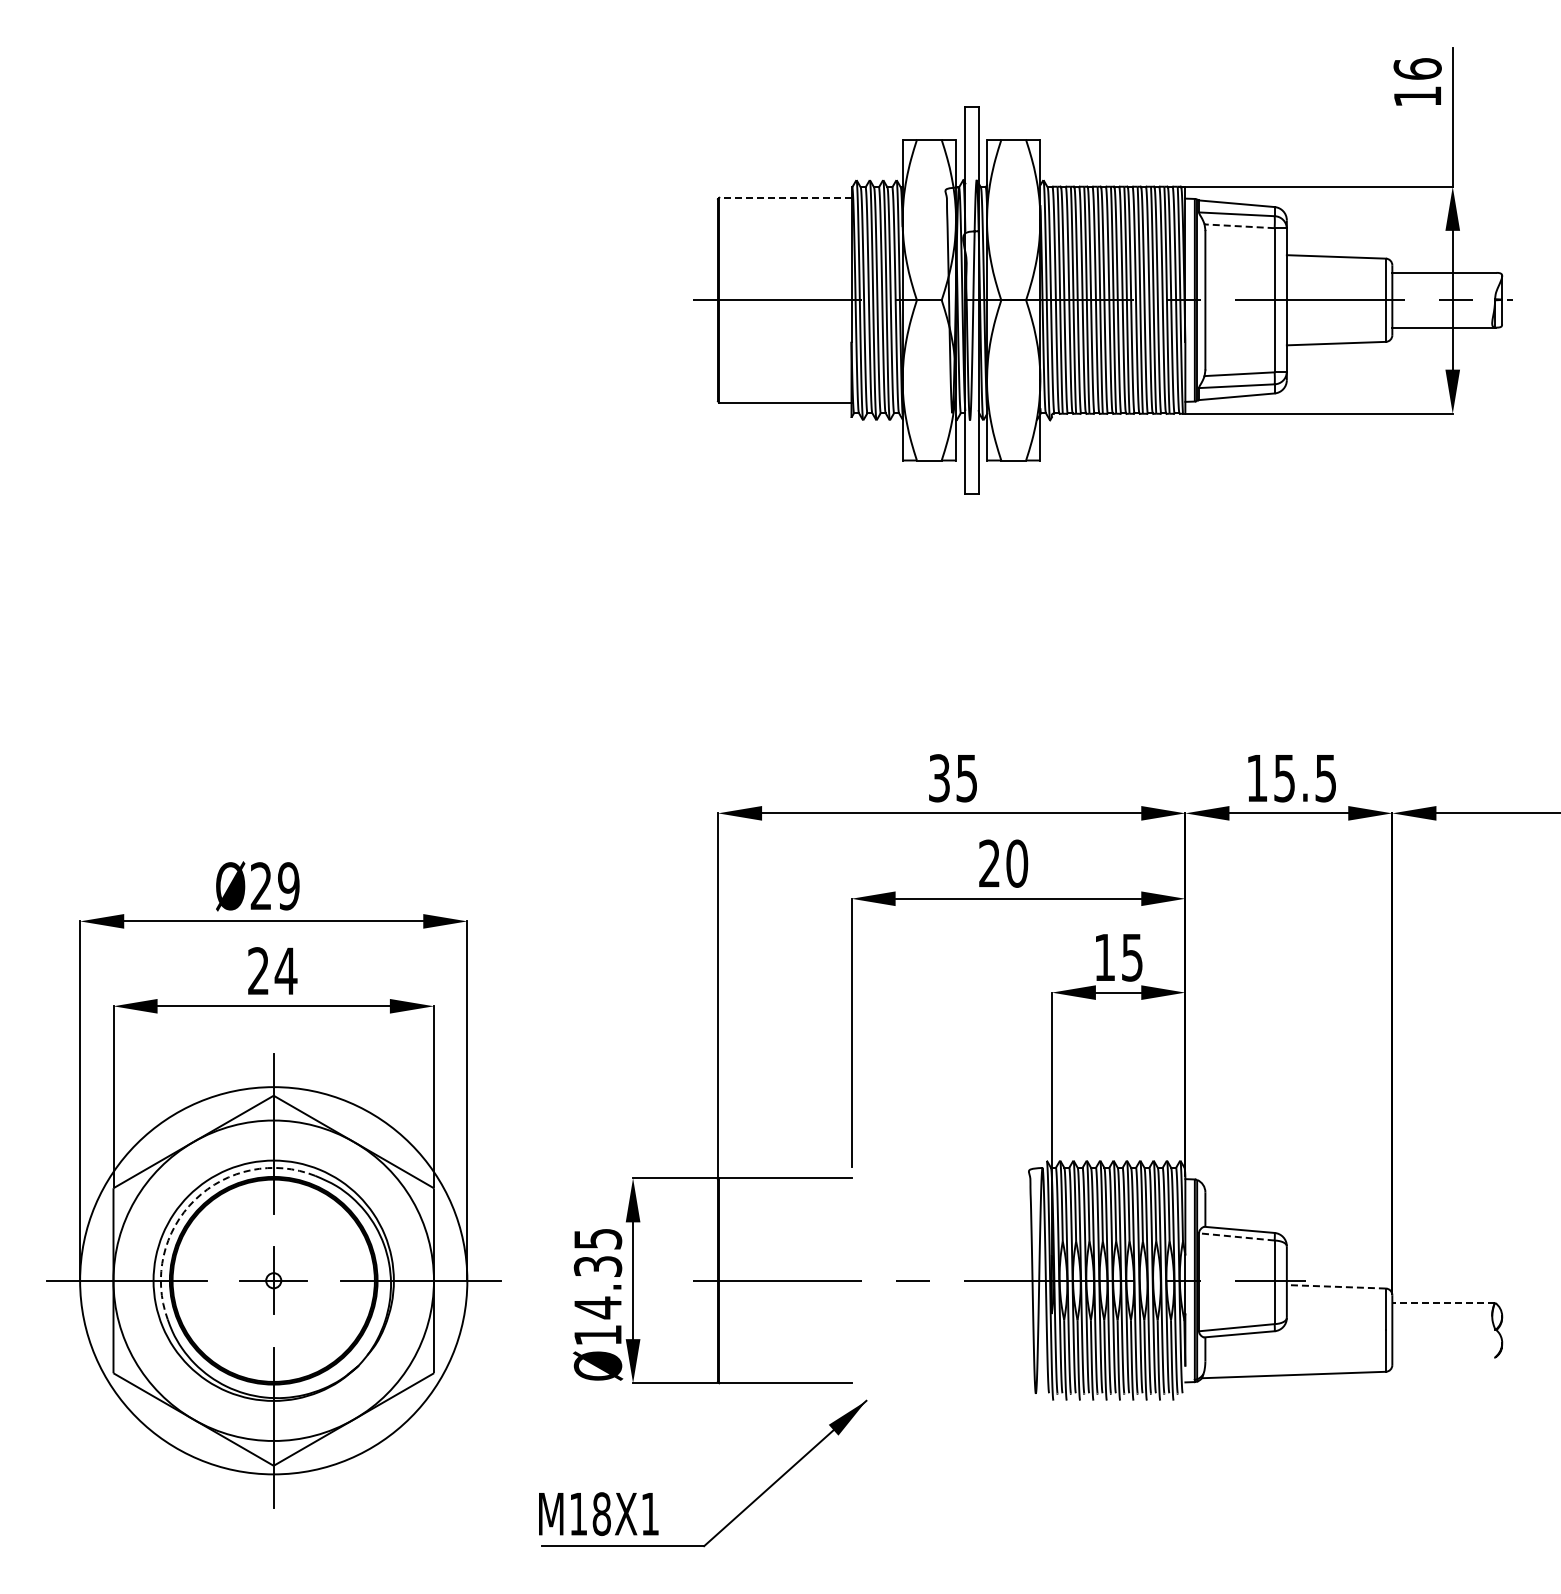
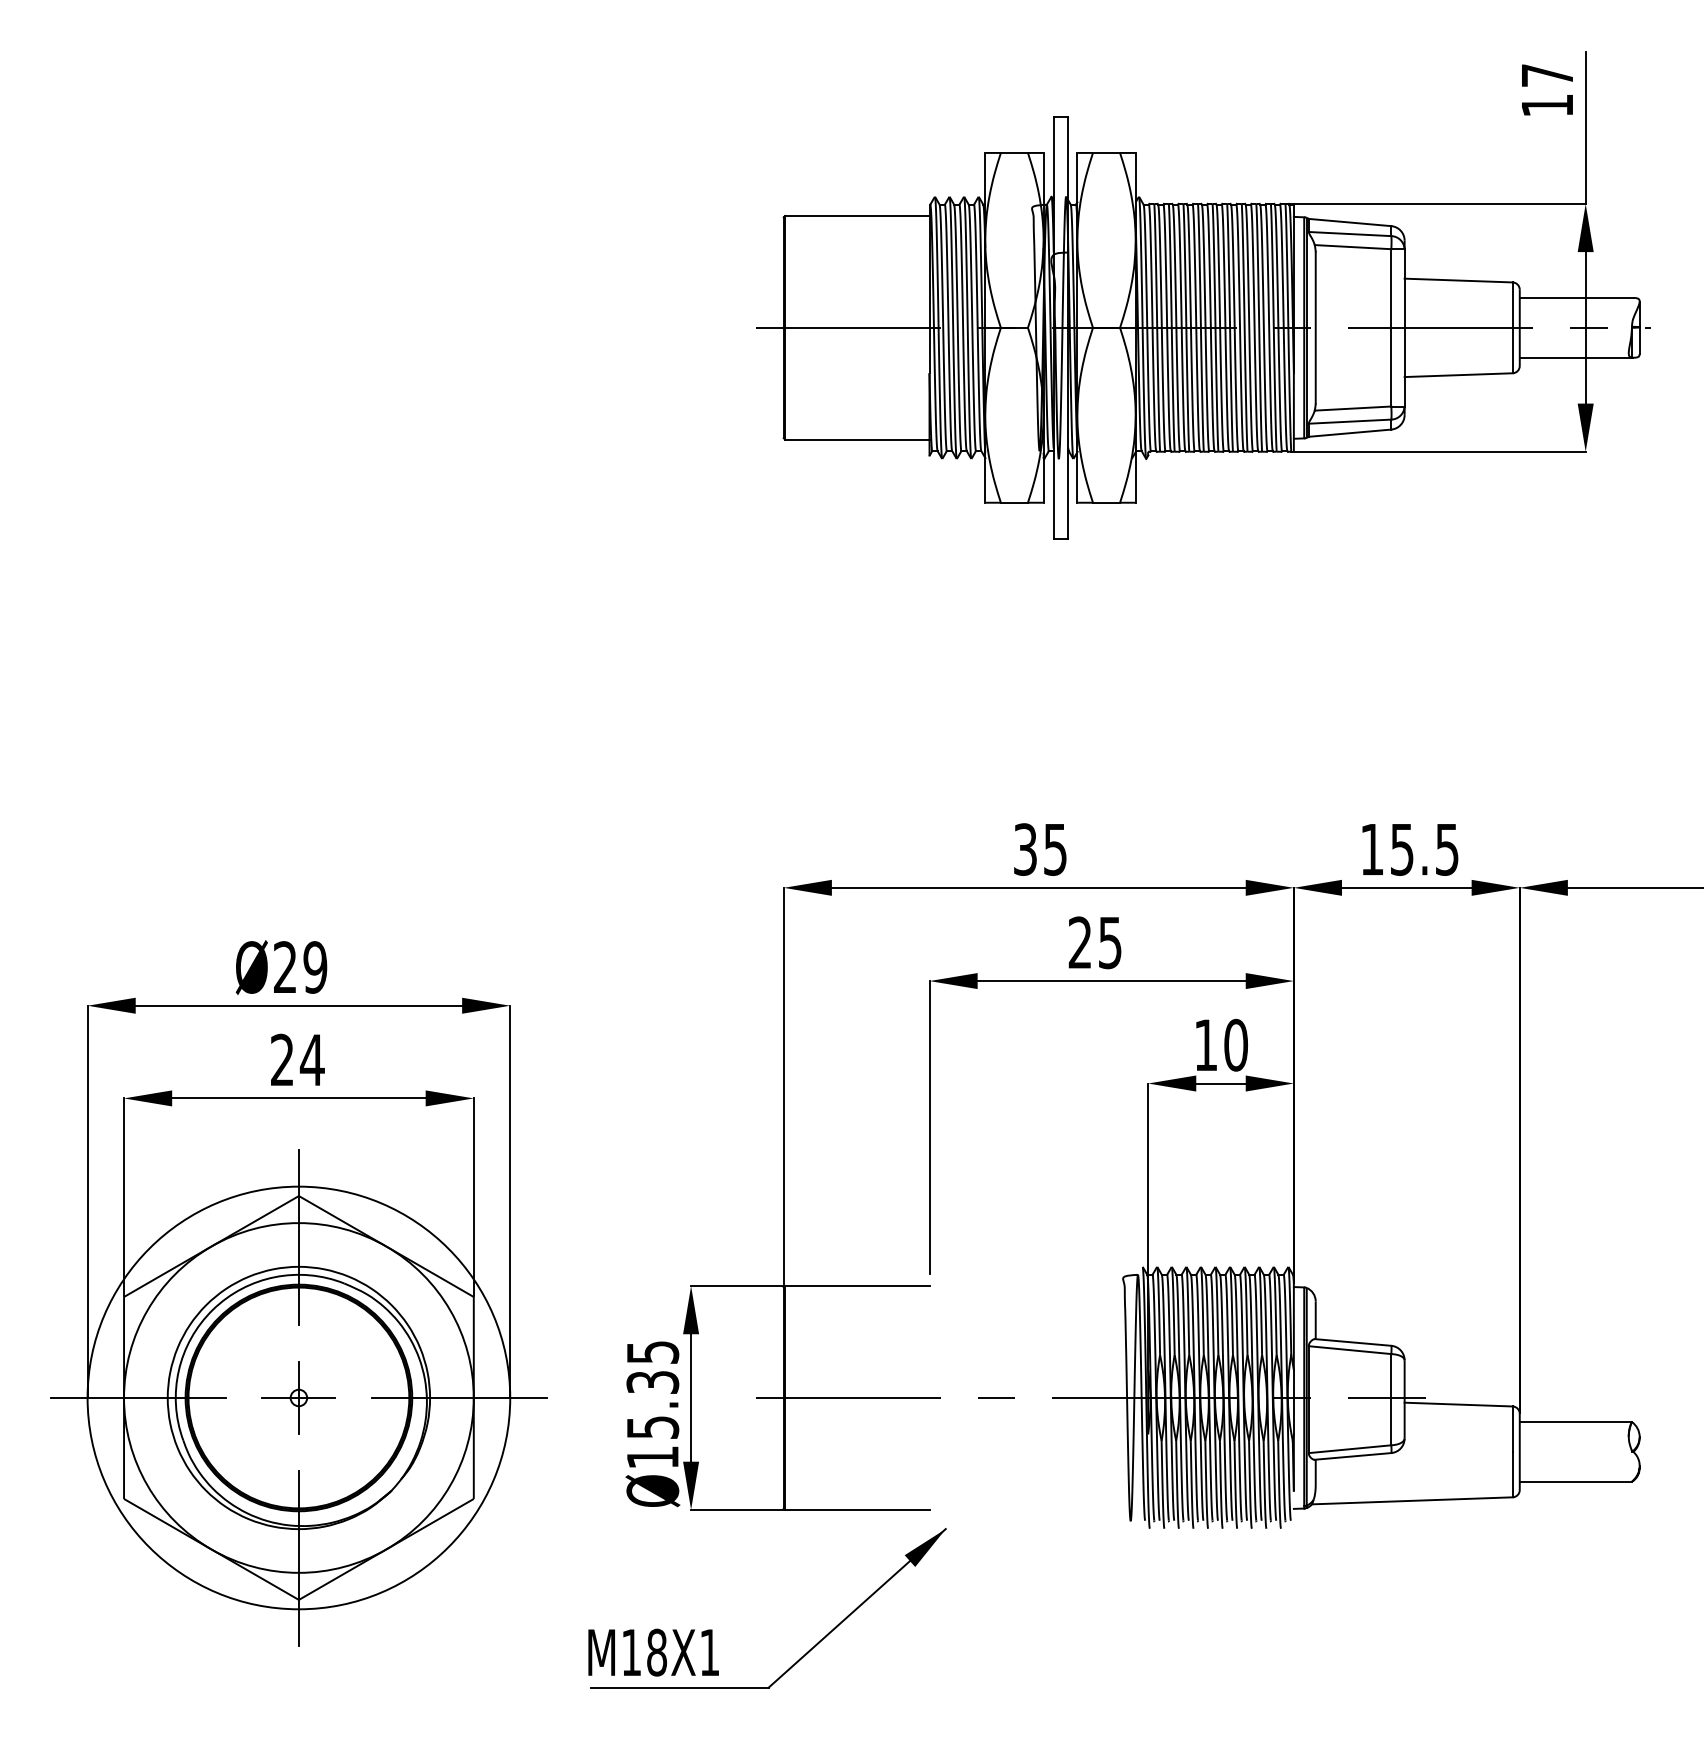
text: (1417, 68) -> (1547, 74), 16 -> 17
line: (784, 197) -> (856, 215), dashed -> solid
line: (1239, 226) -> (1352, 247), dashed -> solid
text: (1017, 863) -> (1110, 942), 20 -> 25
text: (1132, 957) -> (1236, 1045), 15 -> 10
arc: (195, 1199) -> (213, 1309), dashed -> solid
line: (1236, 1236) -> (1349, 1349), dashed -> solid
line: (1336, 1286) -> (1458, 1404), dashed -> solid
line: (1443, 1302) -> (1575, 1421), dashed -> solid
text: (598, 1307) -> (653, 1427), Ø14.35 -> Ø15.35
line: (1443, 1357) -> (1575, 1481), added

